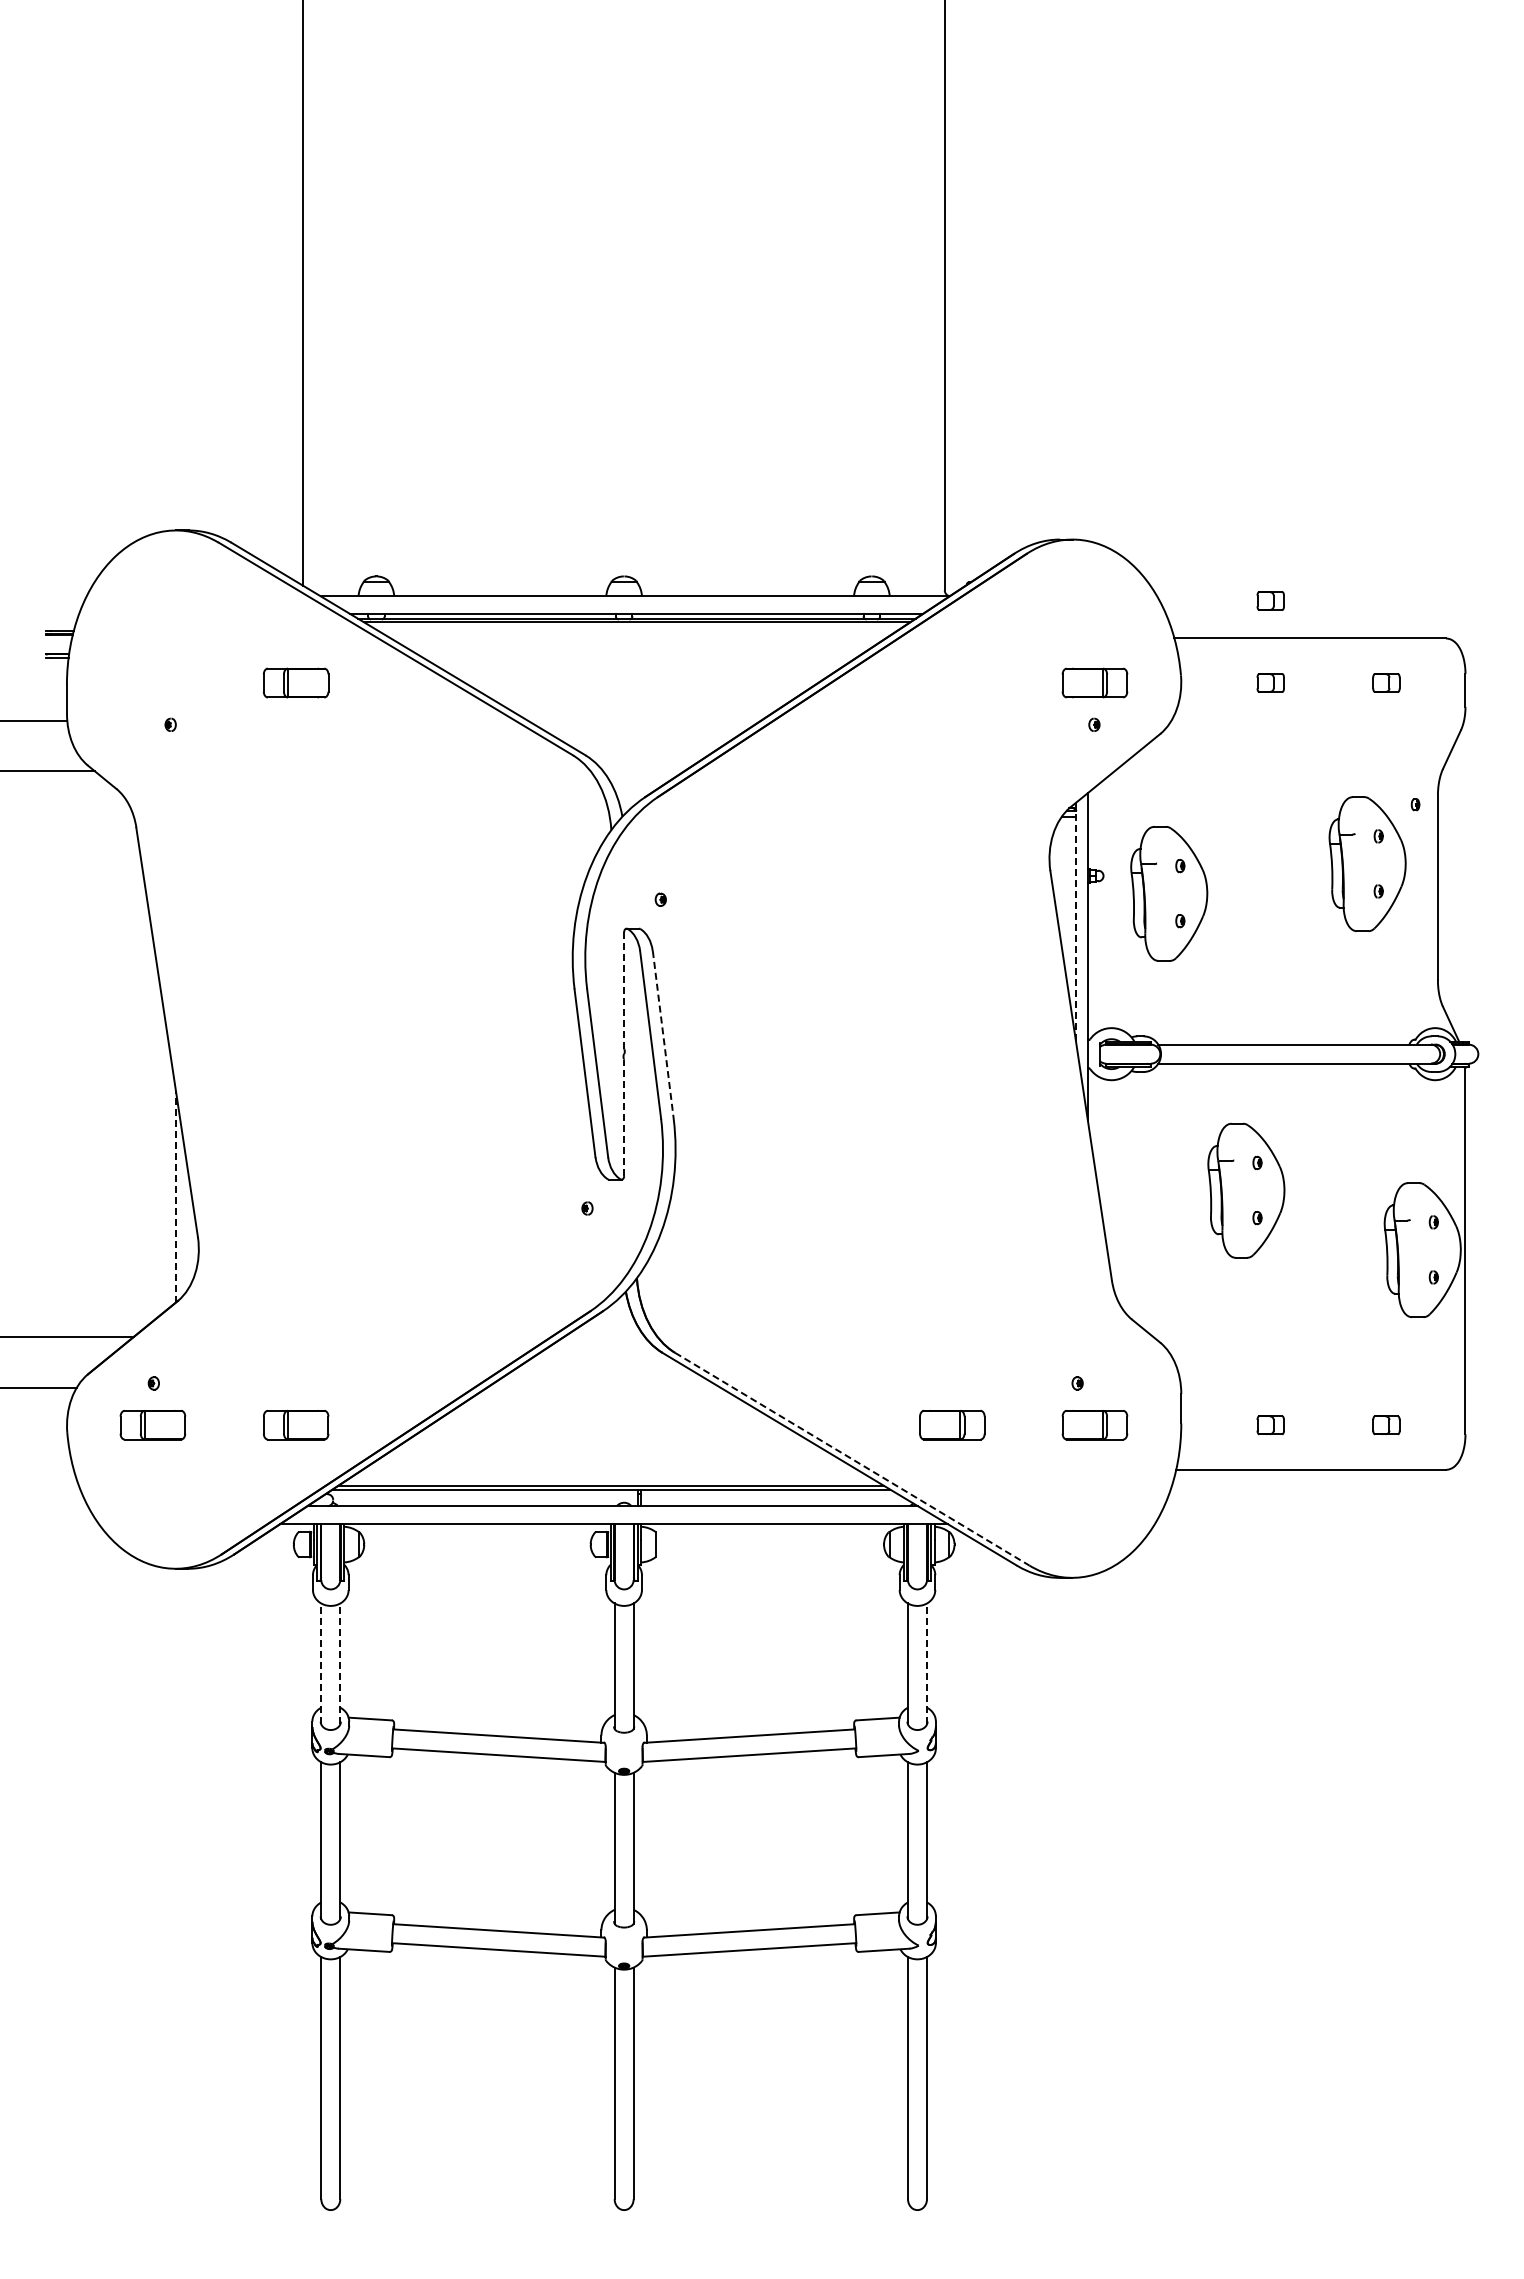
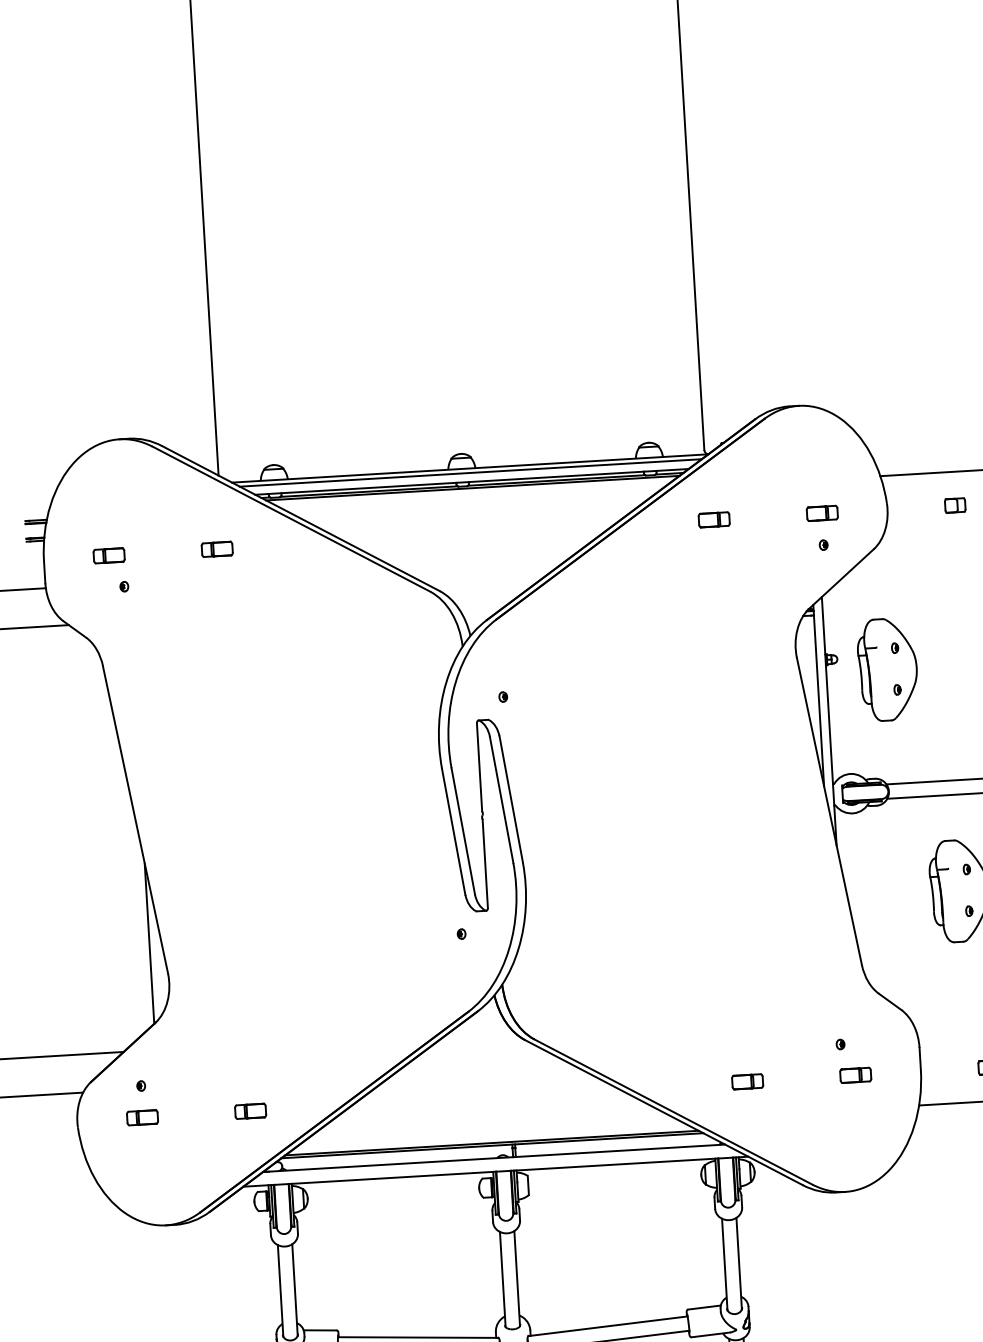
part: (1270, 600) -> (951, 443), removed
line: (635, 602) -> (470, 473), added
part: (153, 682) -> (109, 555), added
part: (295, 682) -> (216, 549), size x0.62
part: (952, 682) -> (714, 519), added
part: (1095, 682) -> (822, 513), size x0.62
line: (1076, 922) -> (818, 695), dashed -> solid
line: (624, 990) -> (479, 767), dashed -> solid
line: (663, 1034) -> (511, 798), dashed -> solid
line: (624, 1117) -> (485, 863), dashed -> solid
line: (175, 1196) -> (149, 943), dashed -> solid
part: (153, 1425) -> (142, 1117), size x0.62
part: (295, 1425) -> (250, 1111), size x0.62
part: (952, 1425) -> (747, 1081), size x0.62
part: (1095, 1425) -> (856, 1075), size x0.62
line: (852, 1459) -> (673, 1112), dashed -> solid
line: (321, 1663) -> (280, 1290), dashed -> solid
line: (340, 1663) -> (295, 1289), dashed -> solid
line: (927, 1663) -> (739, 1263), dashed -> solid

